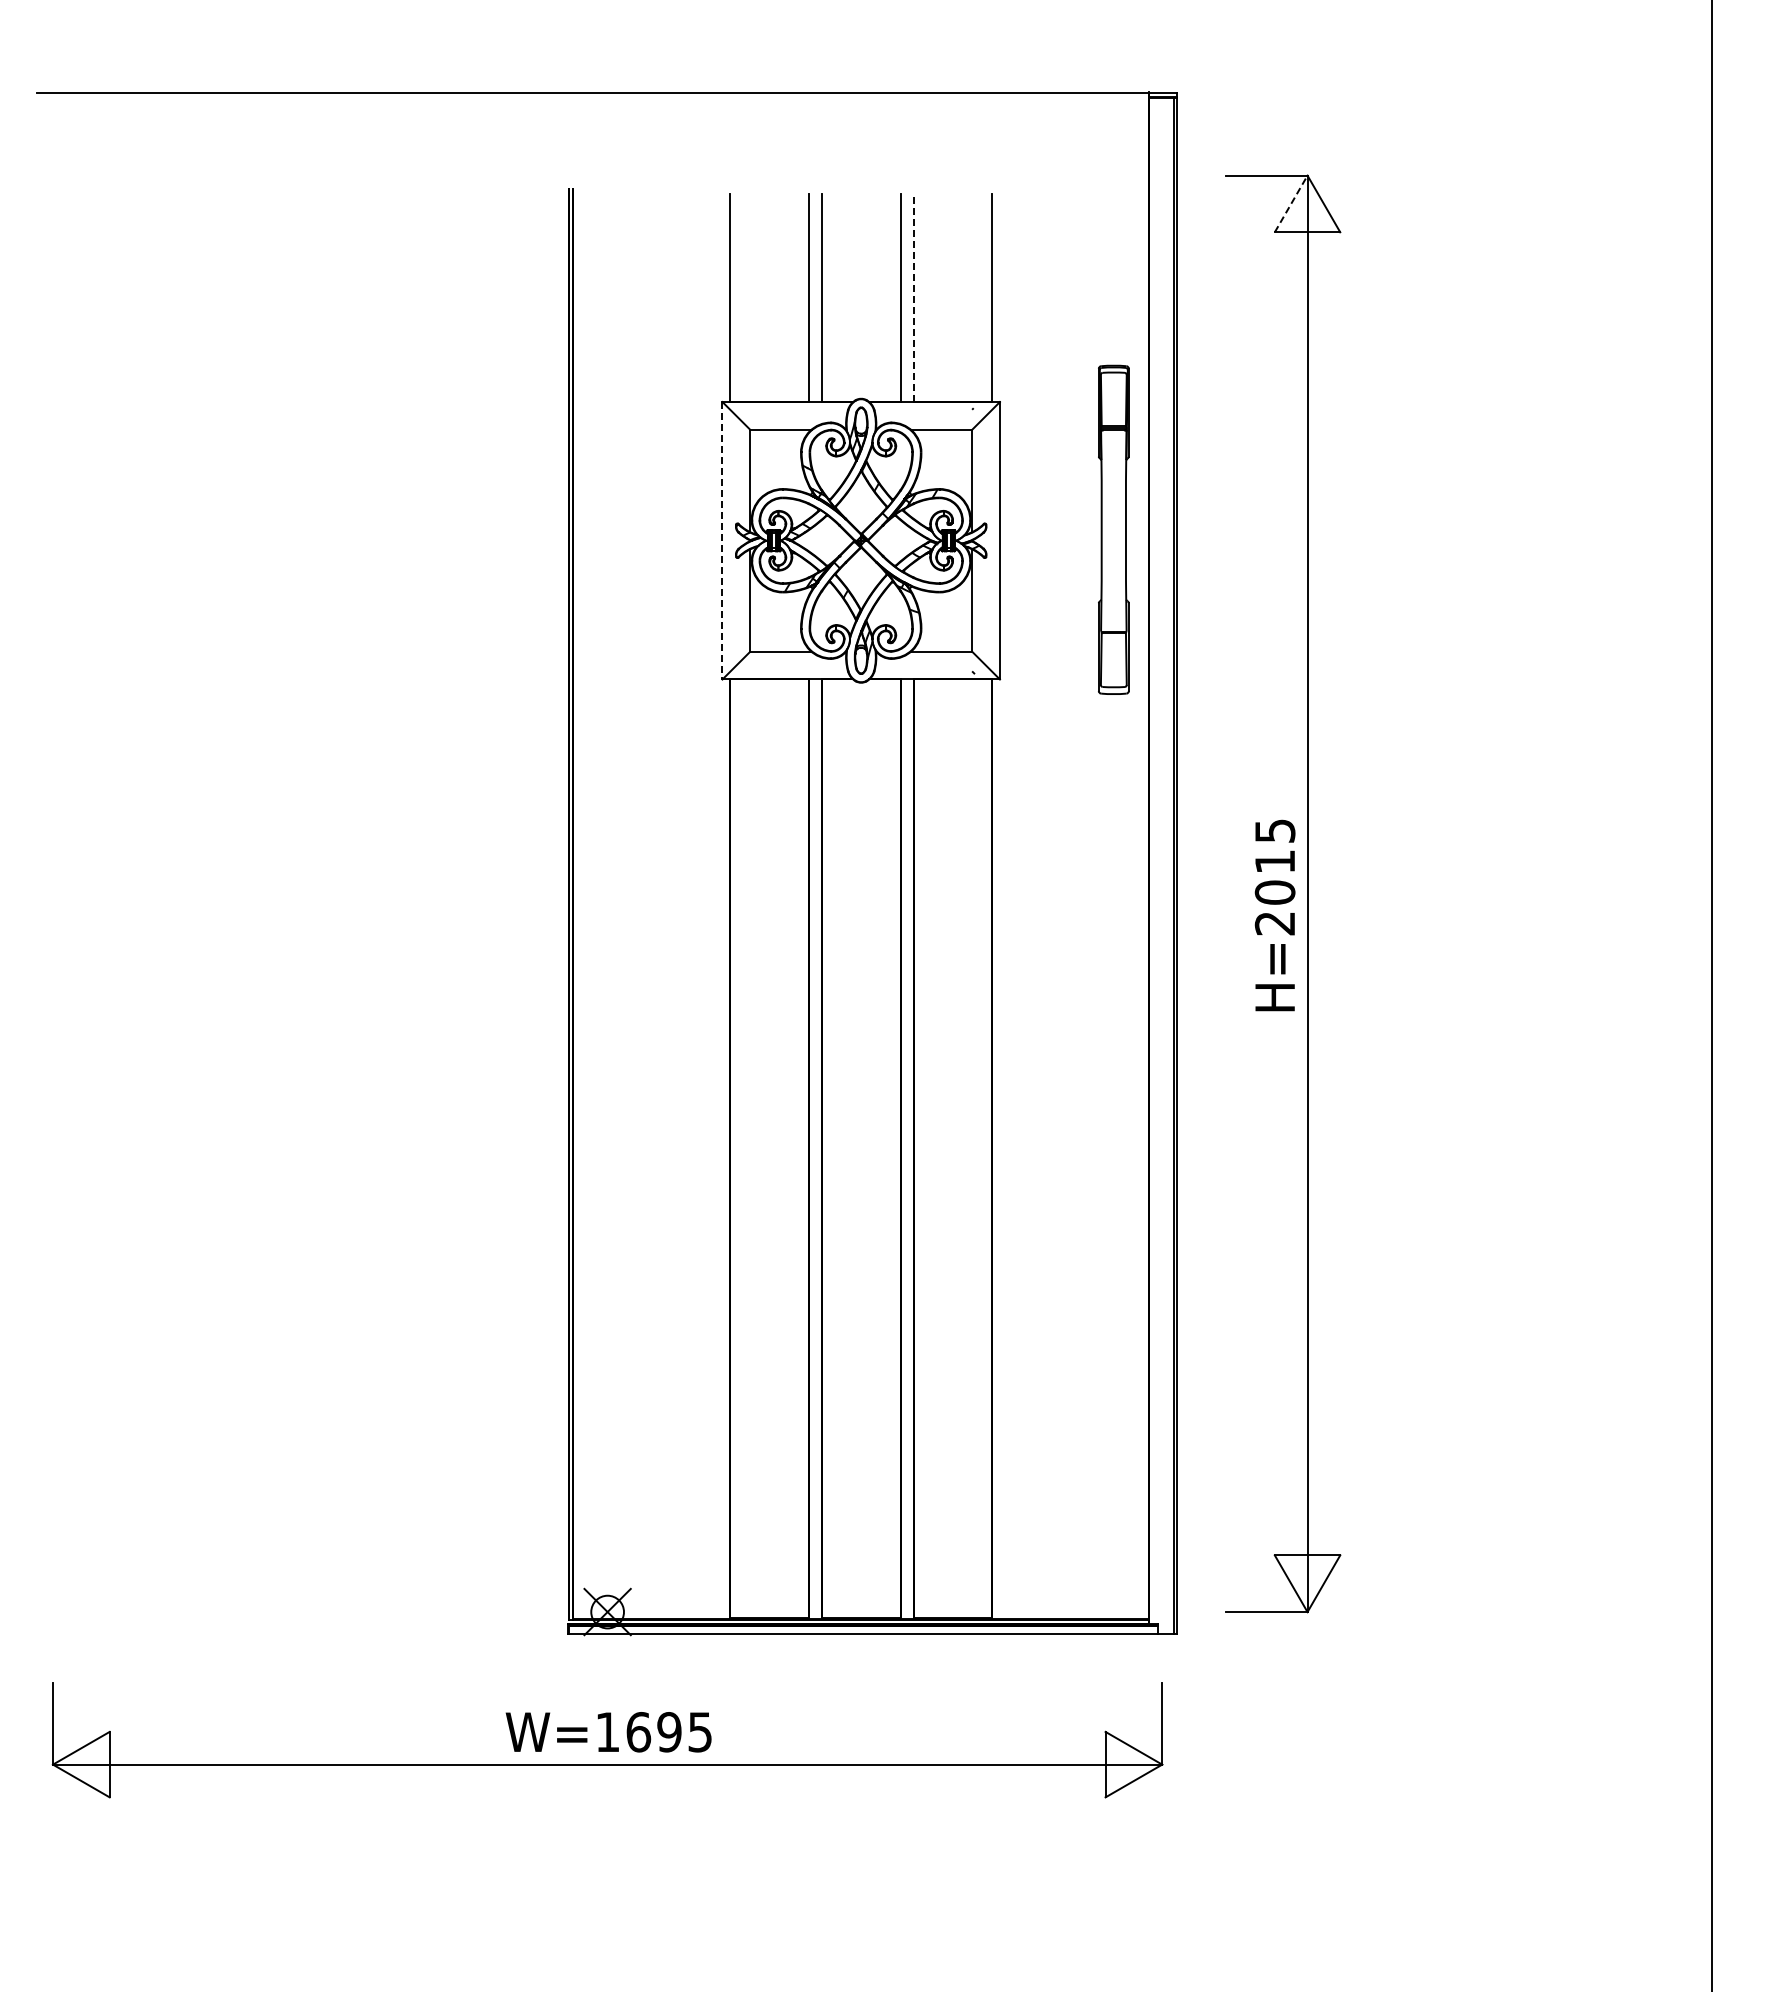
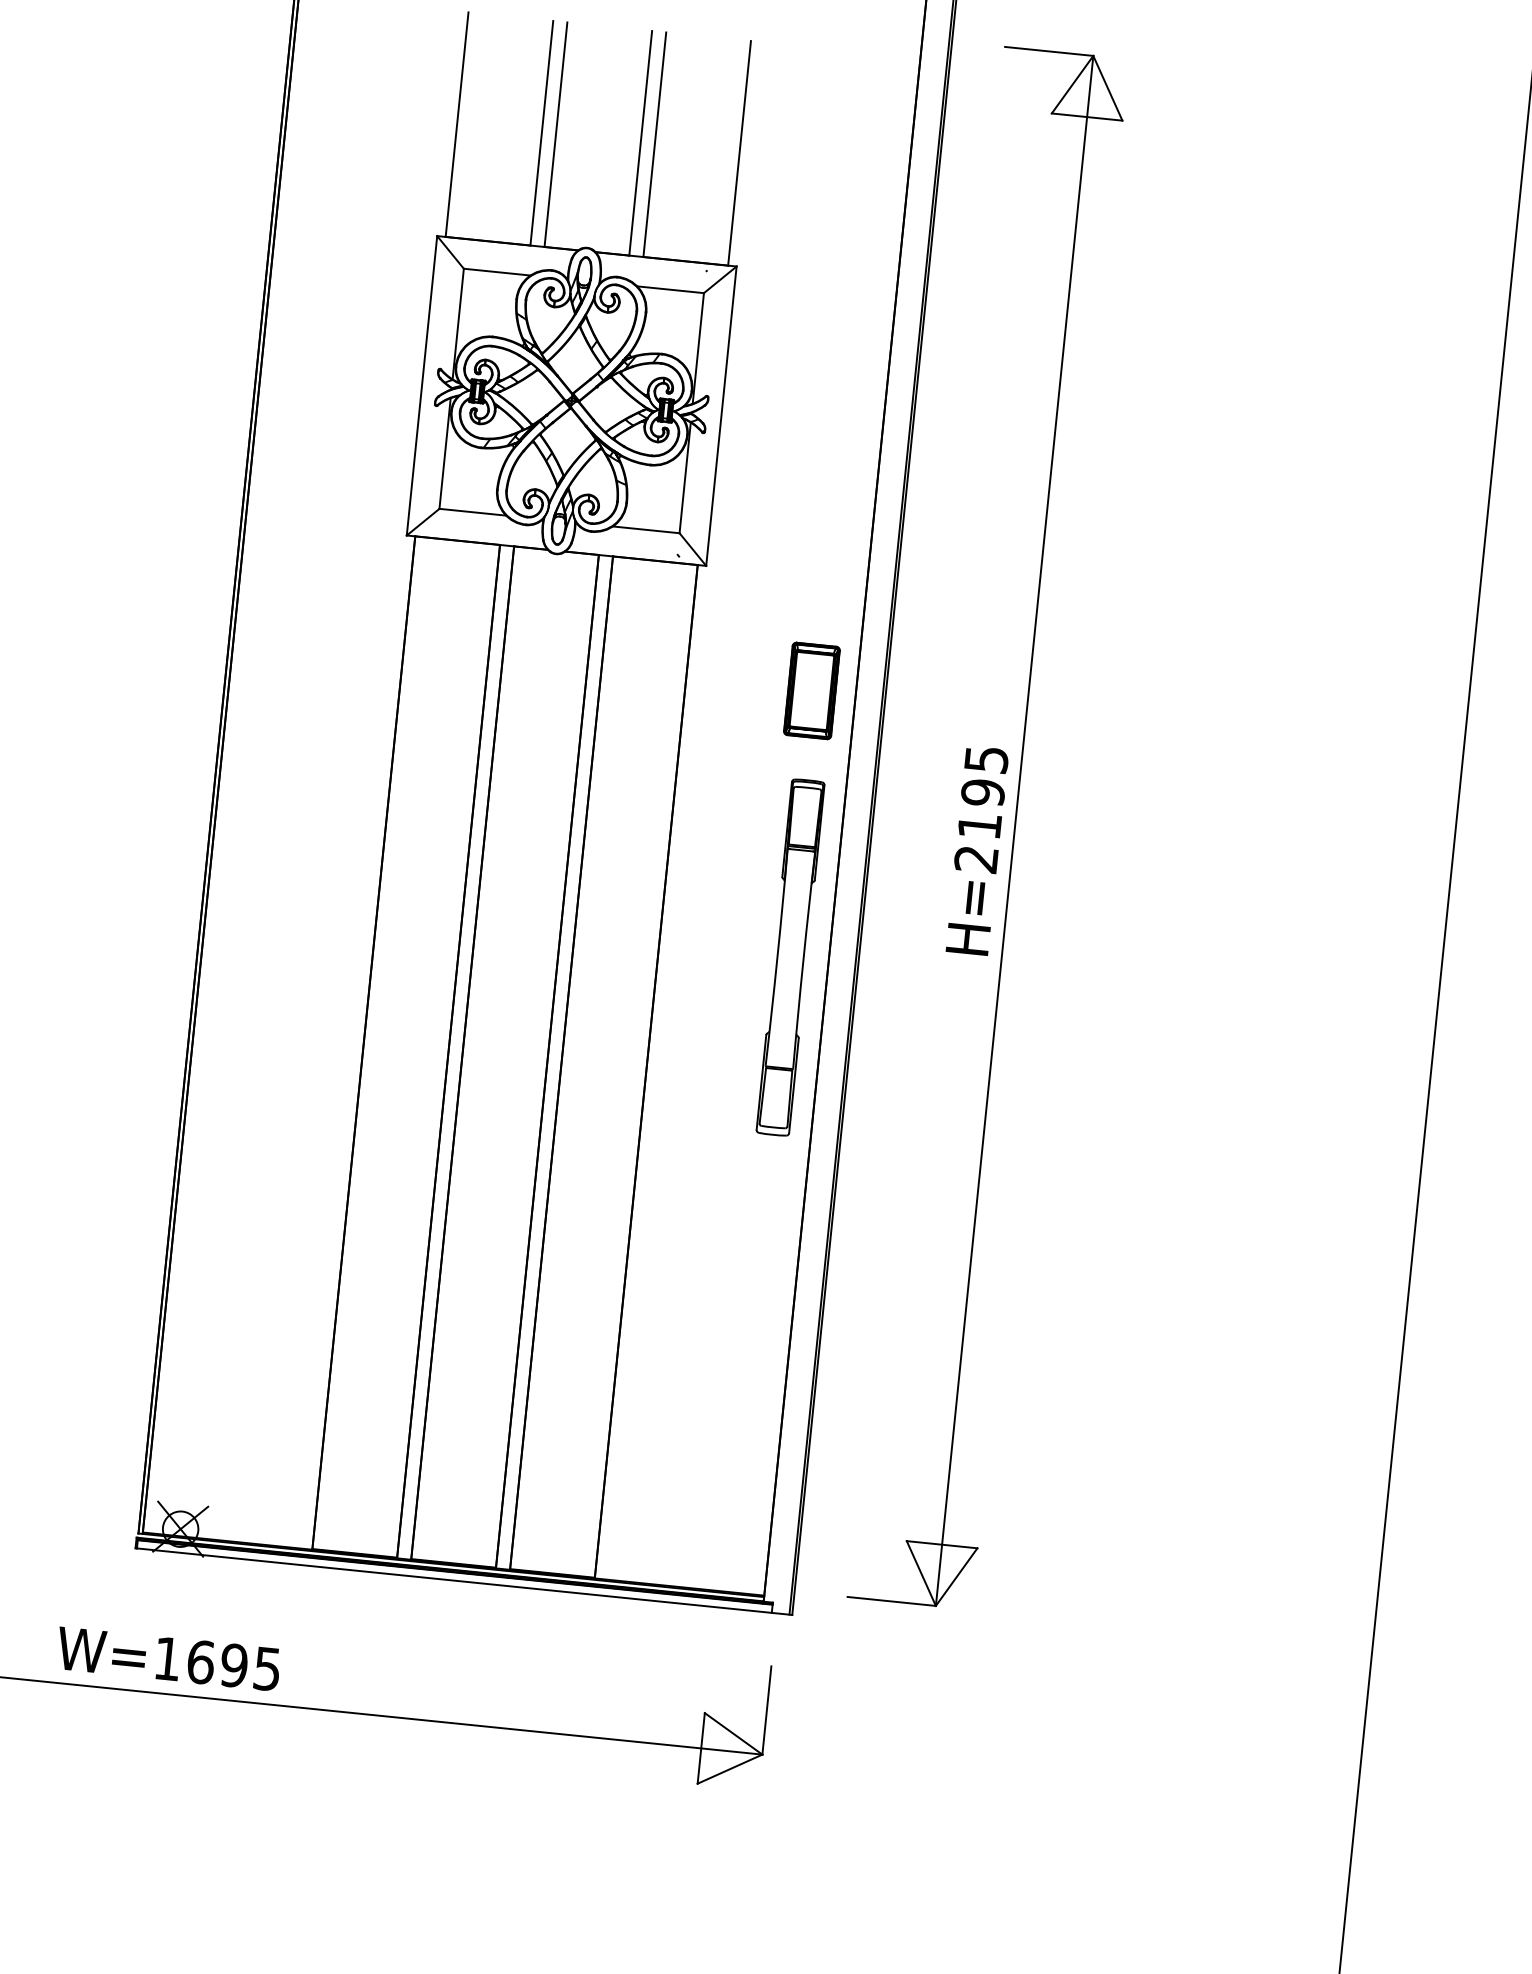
line: (1291, 203) -> (1072, 84), dashed -> solid
line: (913, 297) -> (654, 144), dashed -> solid
part: (1113, 529) -> (790, 957), moved
line: (722, 540) -> (422, 385), dashed -> solid
part: (1108, 783) -> (811, 690), added
text: (1274, 876) -> (980, 808), H=2015 -> H=2195

